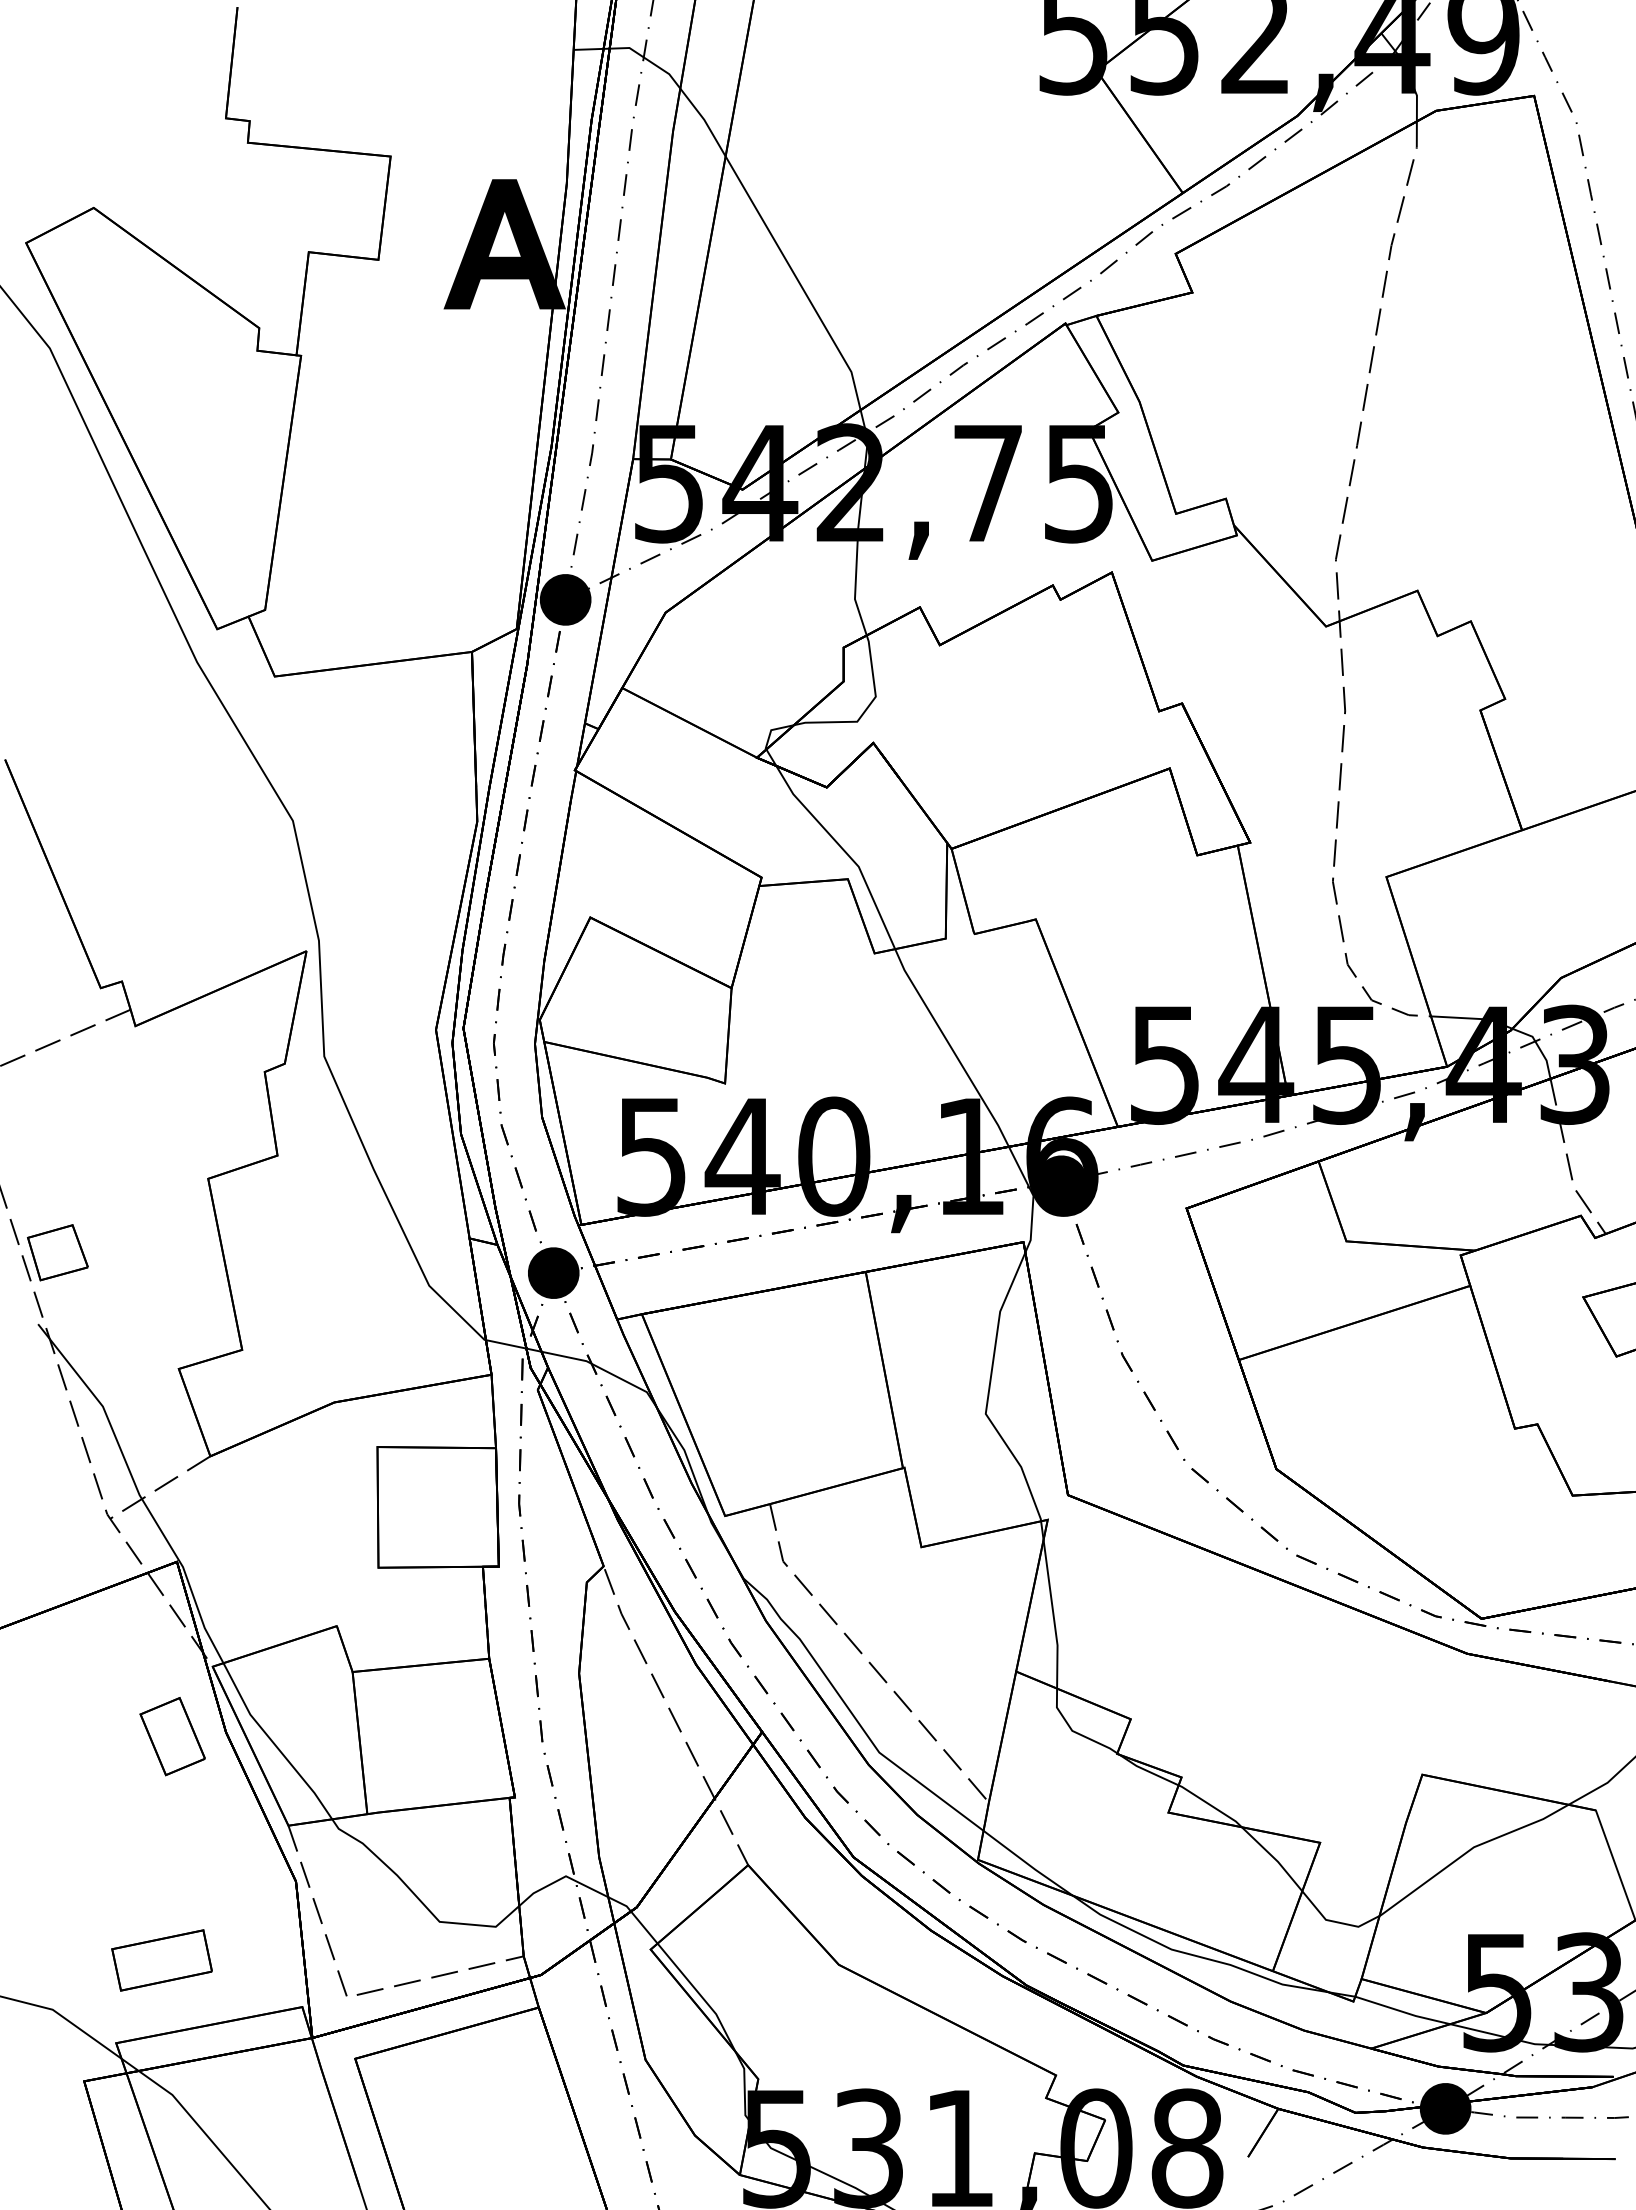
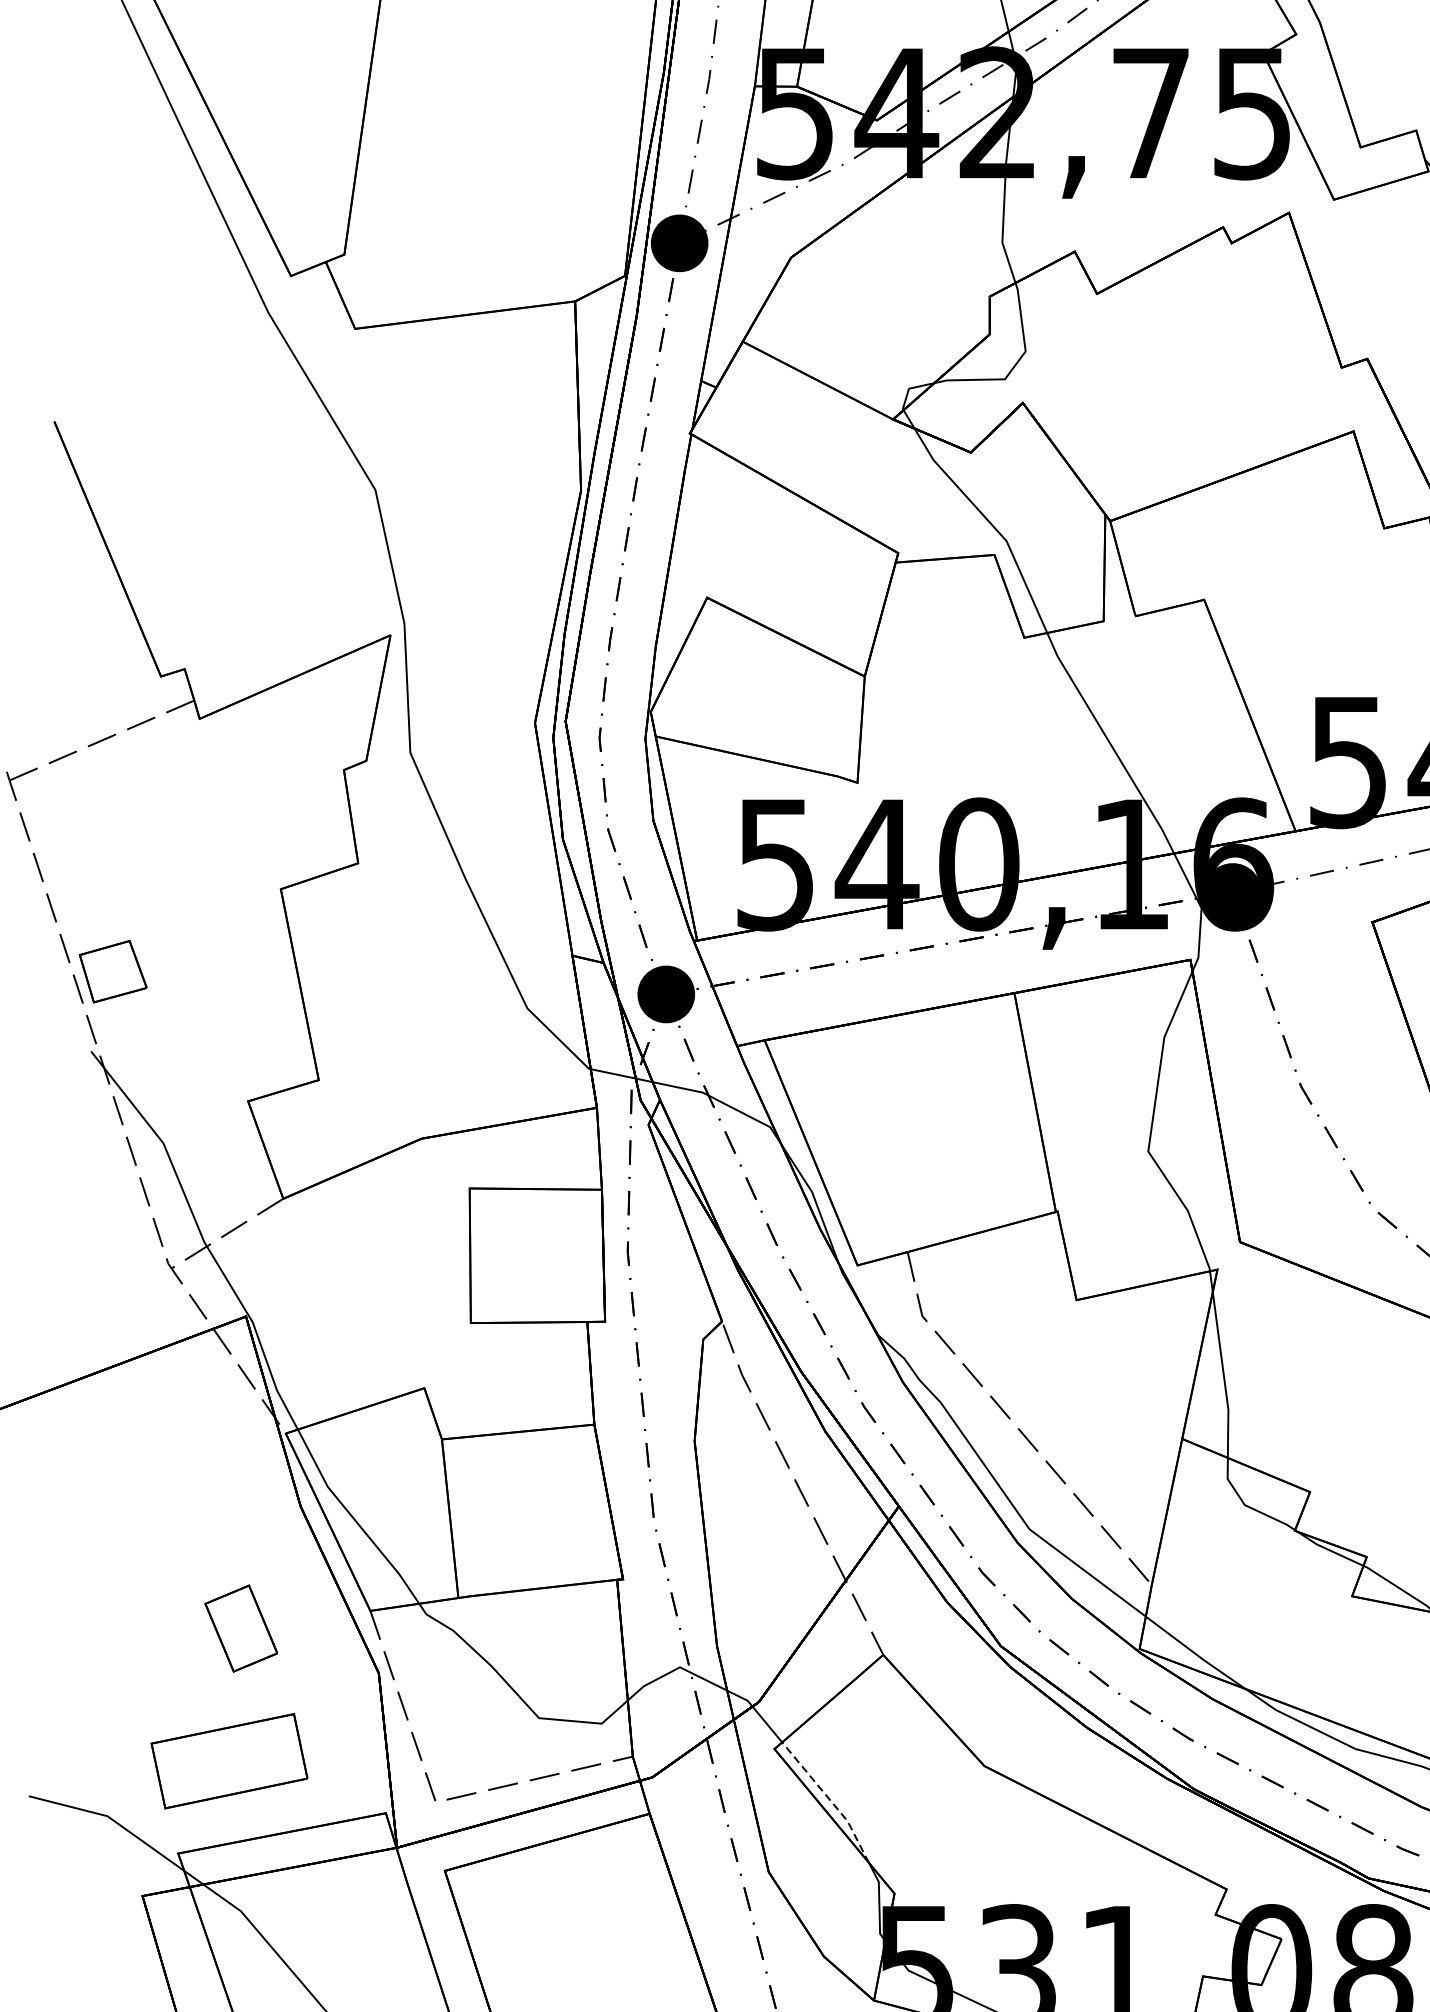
part: (172, 1736) -> (241, 1628), moved
part: (161, 1960) -> (228, 1761), size x1.4
line: (700, 1995) -> (830, 1800), solid -> dashed

